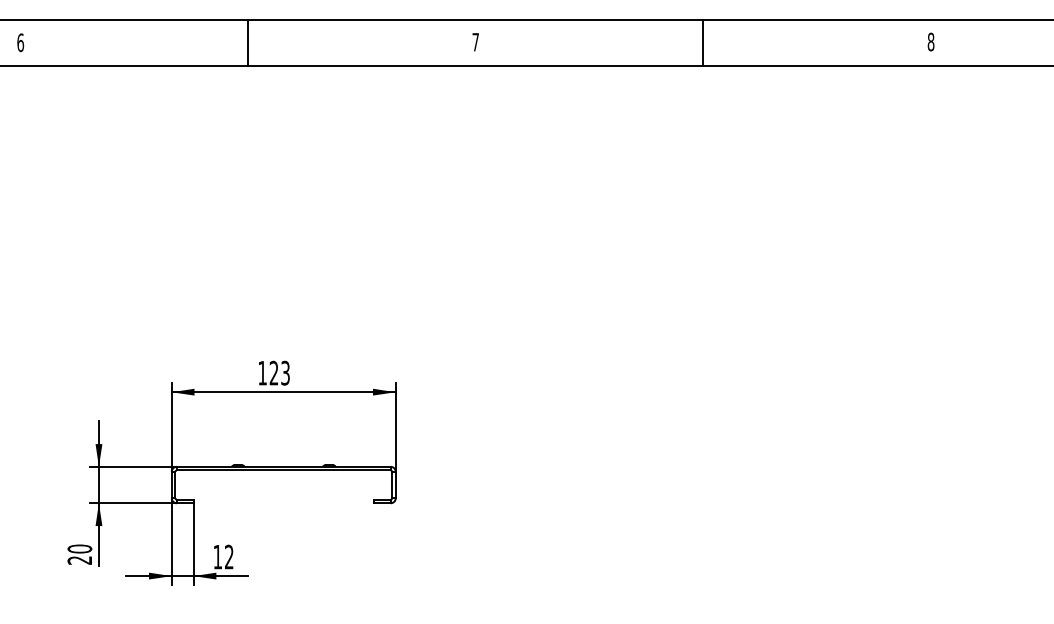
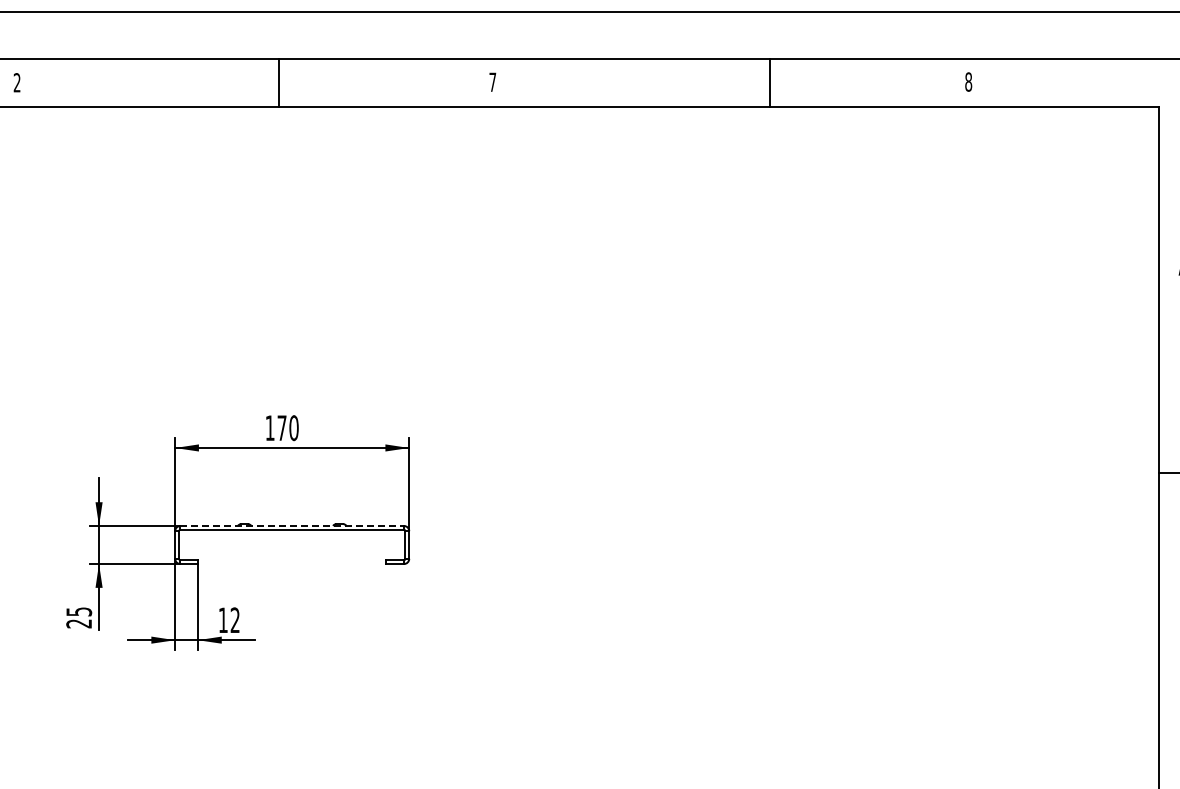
text: (19, 42) -> (16, 82), 6 -> 2
line: (247, 43) -> (278, 83), moved
line: (703, 43) -> (769, 83), moved
text: (279, 373) -> (287, 428), 123 -> 170
line: (284, 466) -> (292, 525), solid -> dashed
text: (80, 548) -> (79, 611), 20 -> 25

